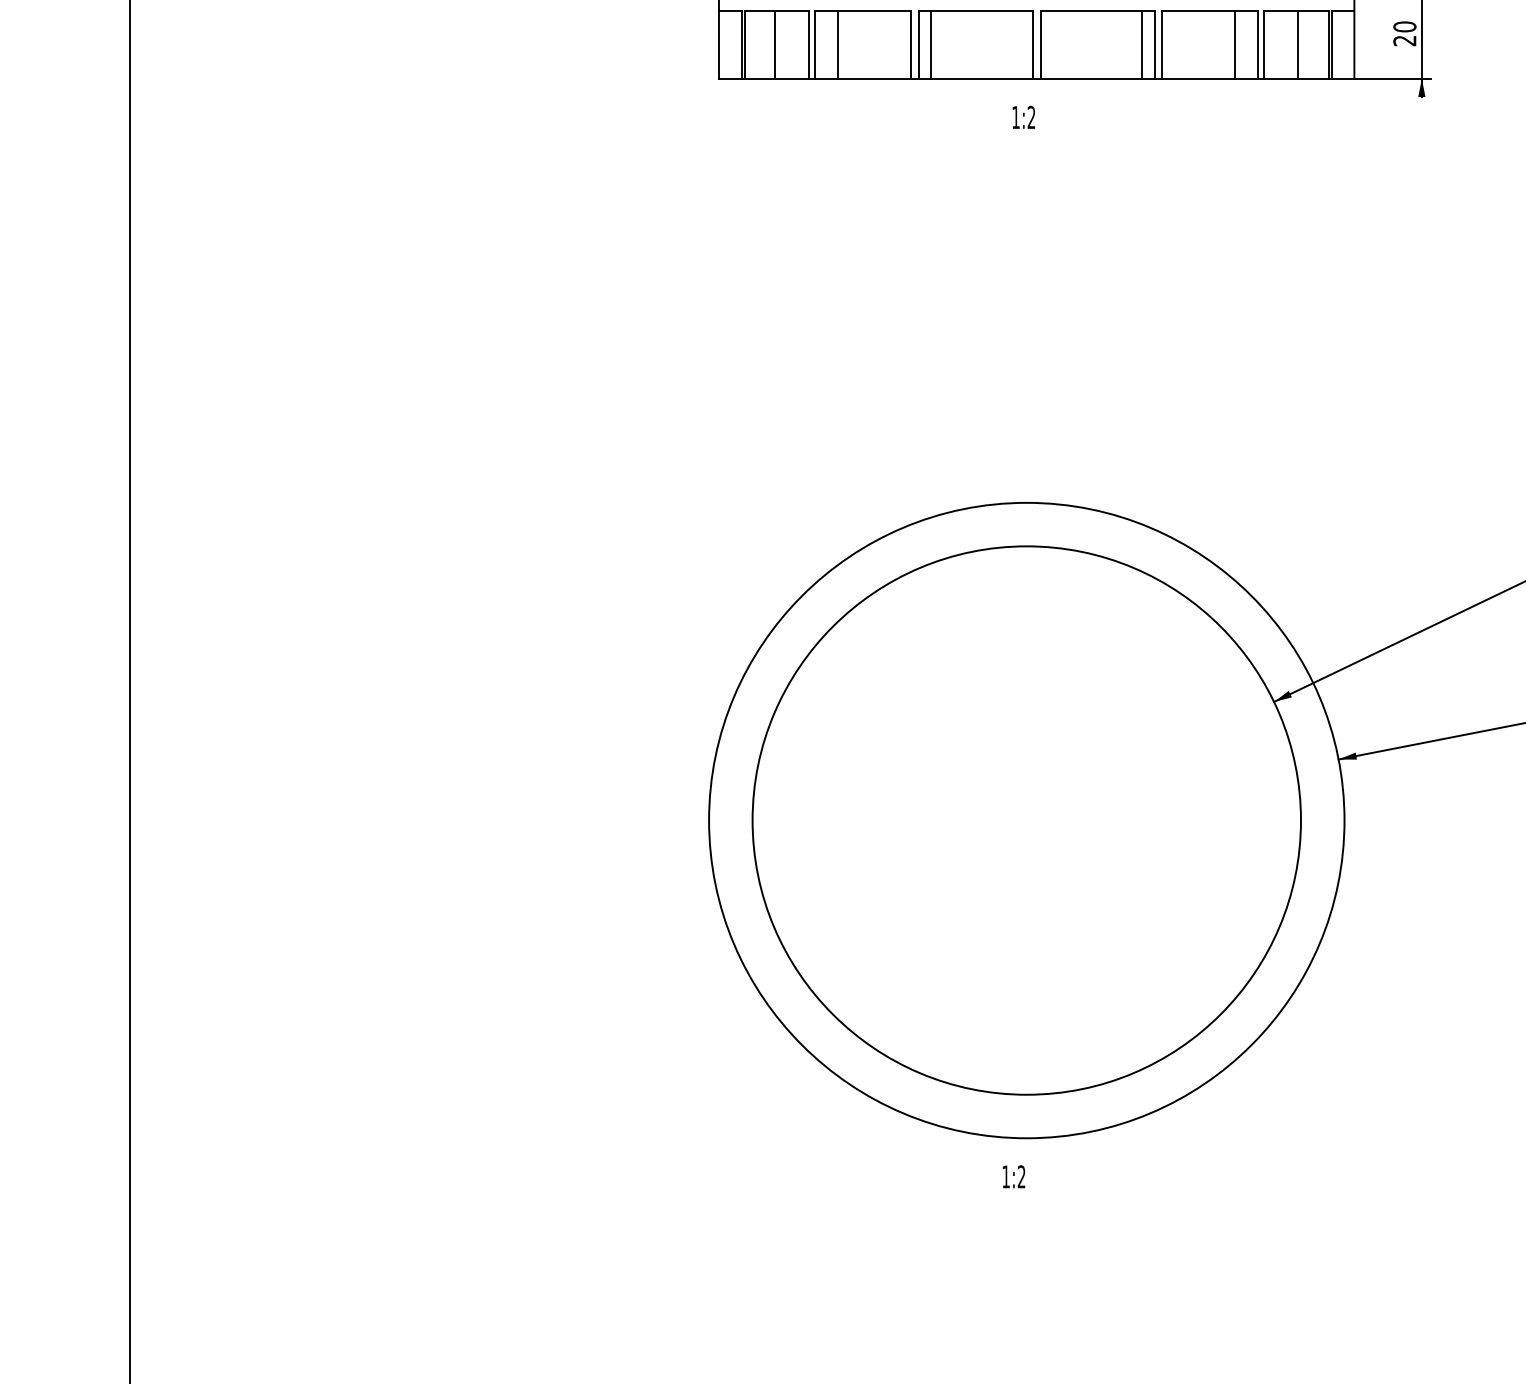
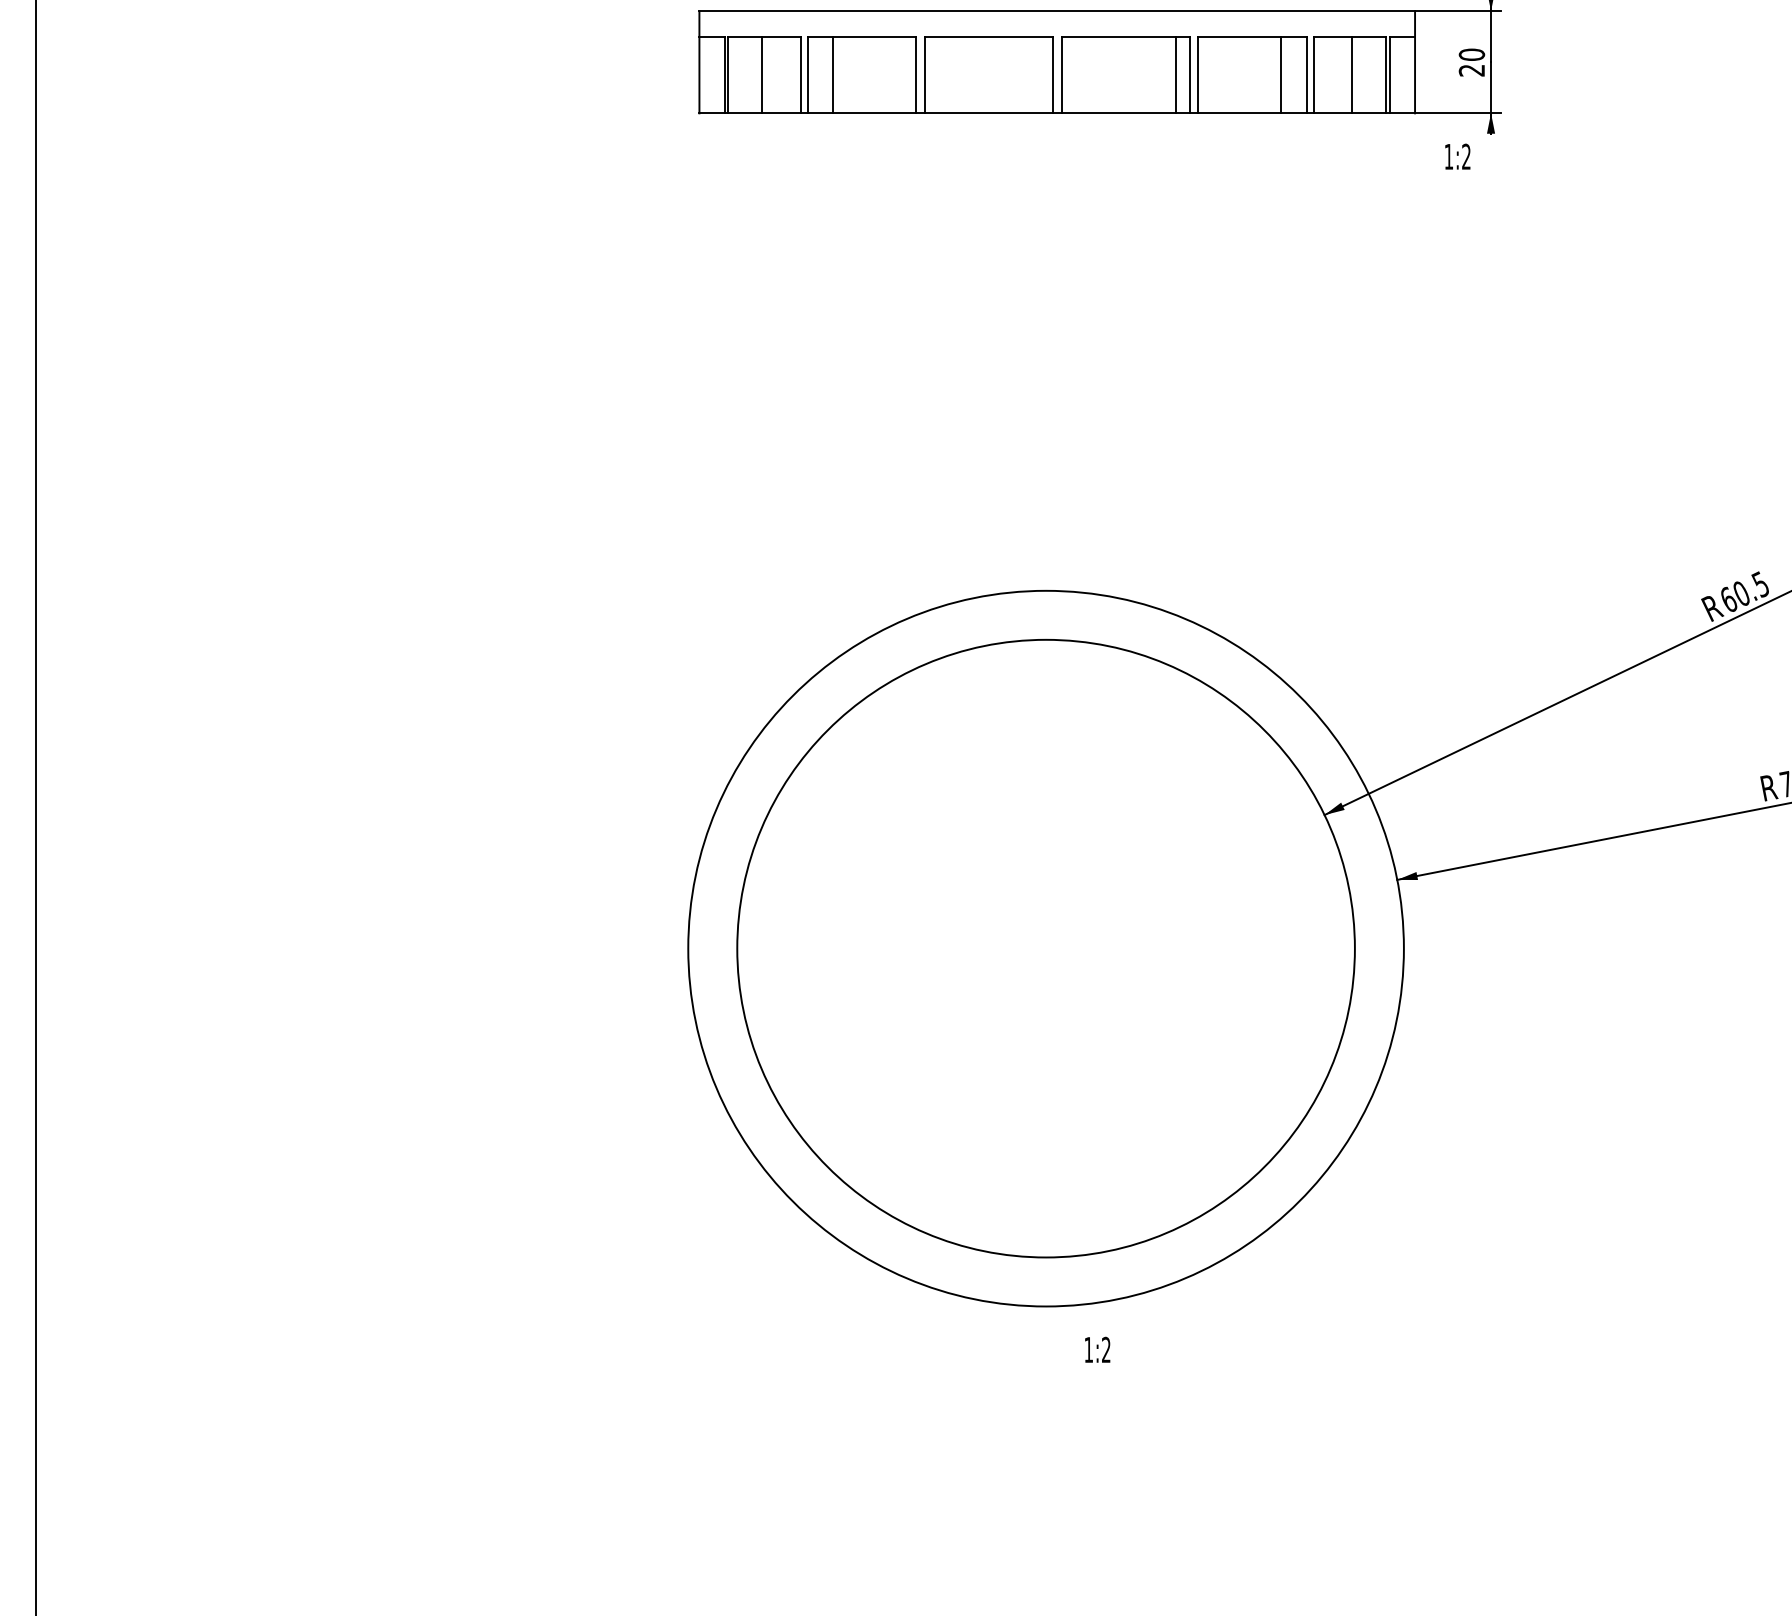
line: (931, 44) -> (938, 74), removed
text: (1023, 117) -> (1457, 156), moved
text: (1013, 1176) -> (1097, 1349), moved

